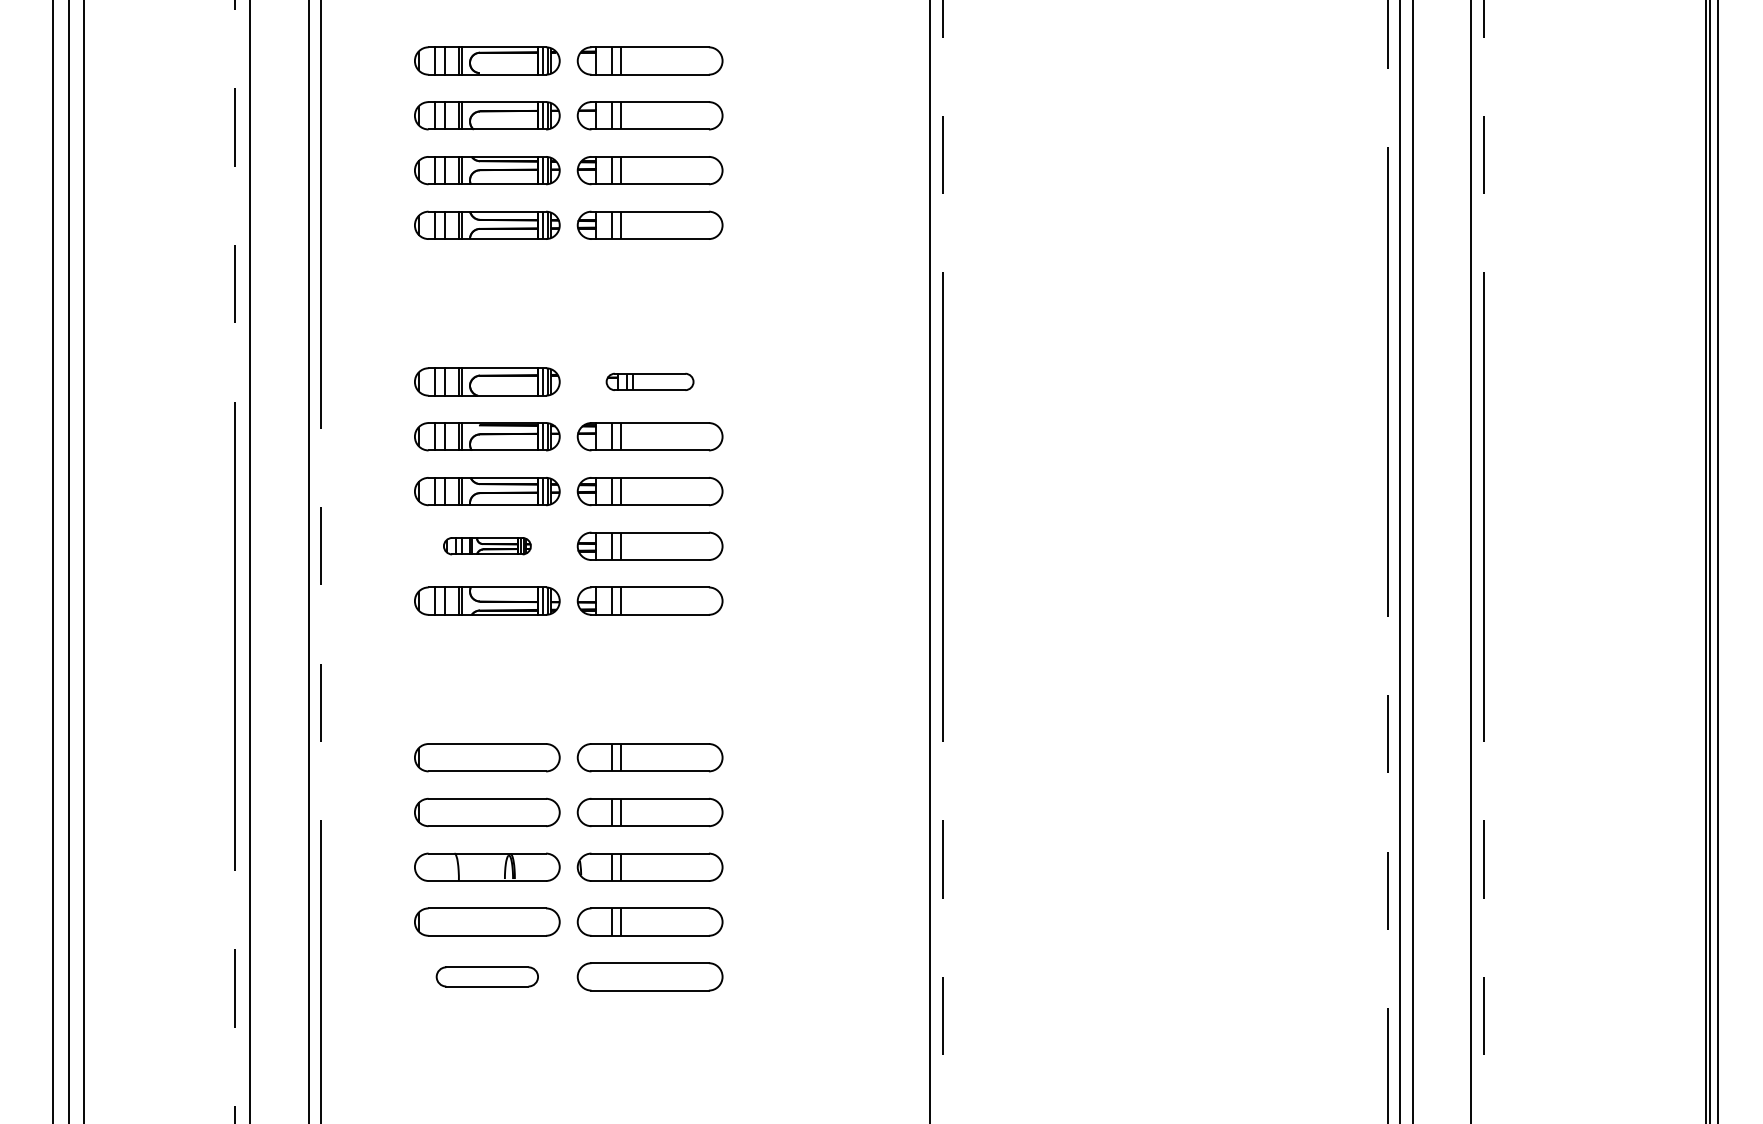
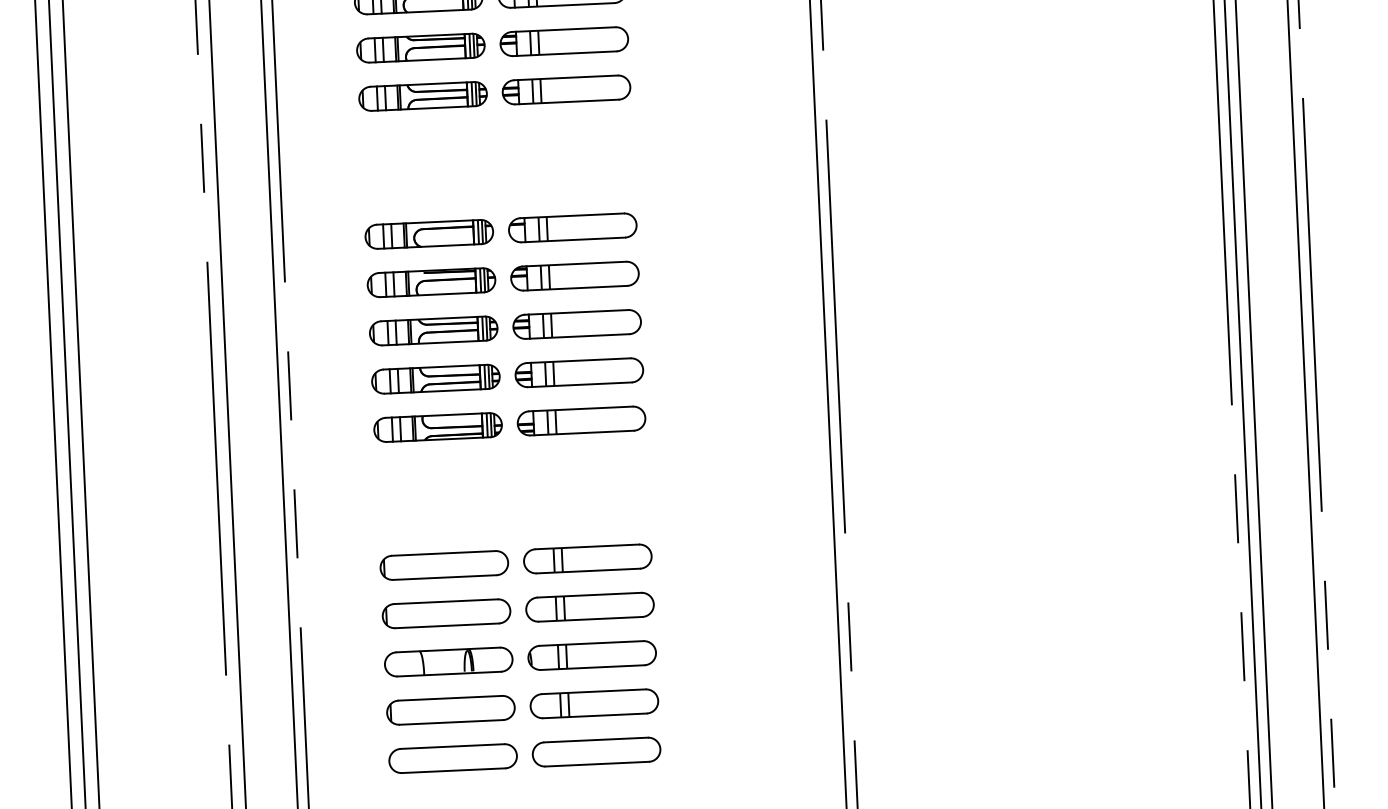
part: (649, 381) -> (572, 227), size x1.67
part: (487, 545) -> (436, 378), size x1.67
part: (487, 976) -> (453, 758), size x1.43

